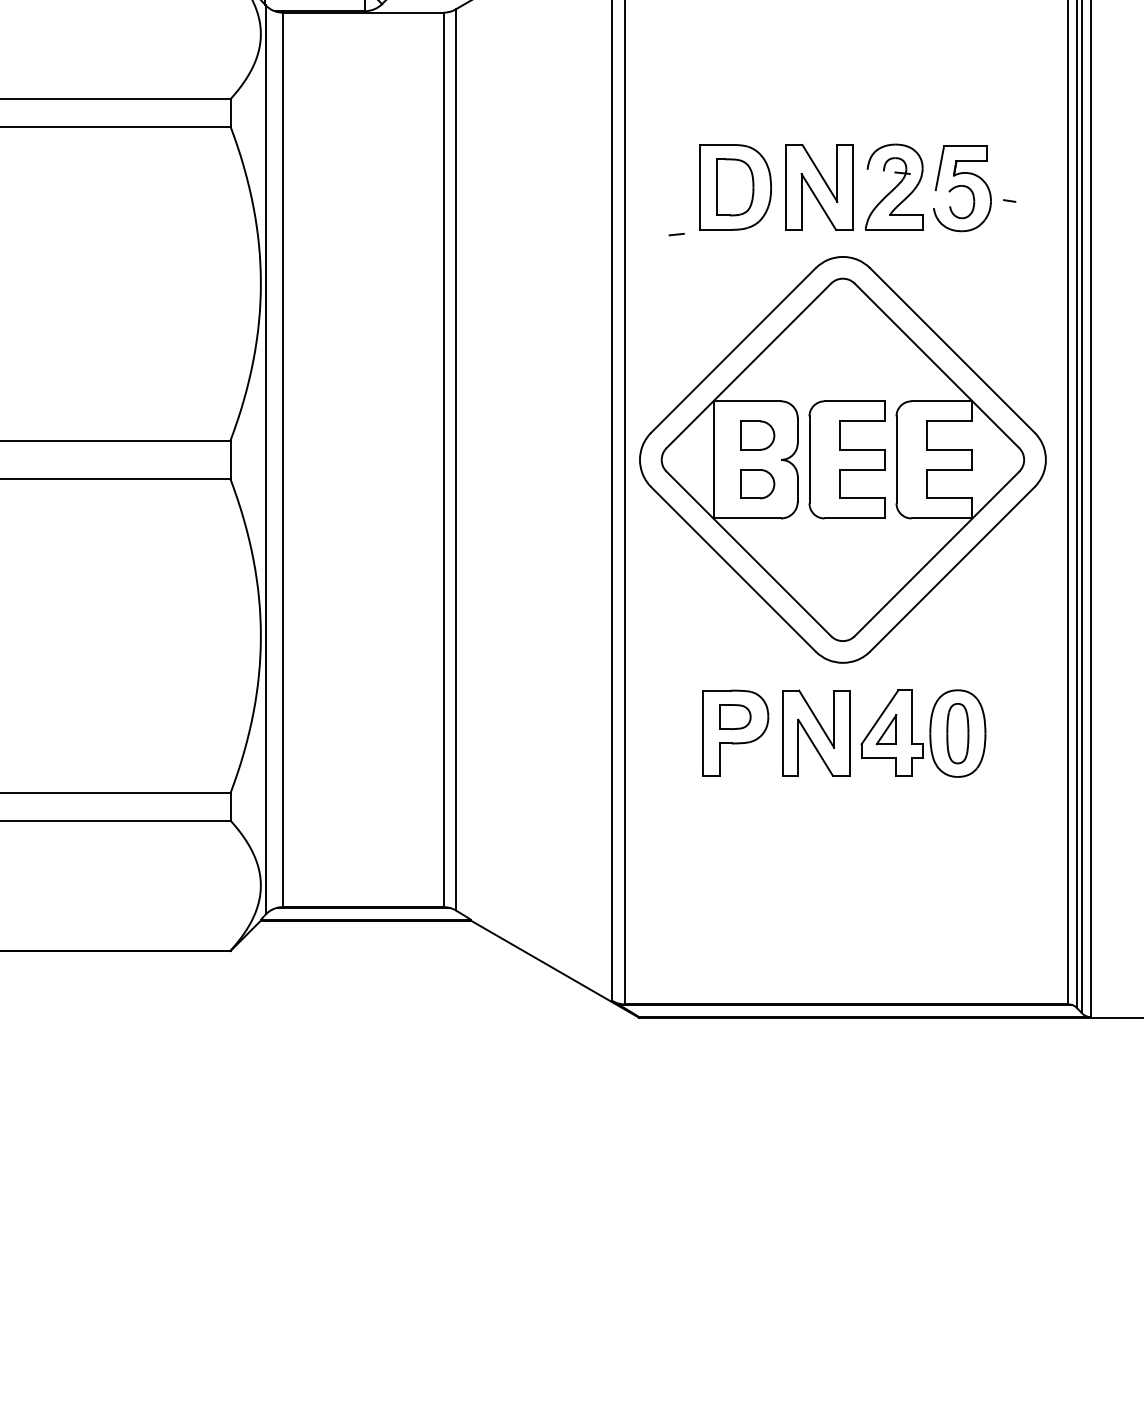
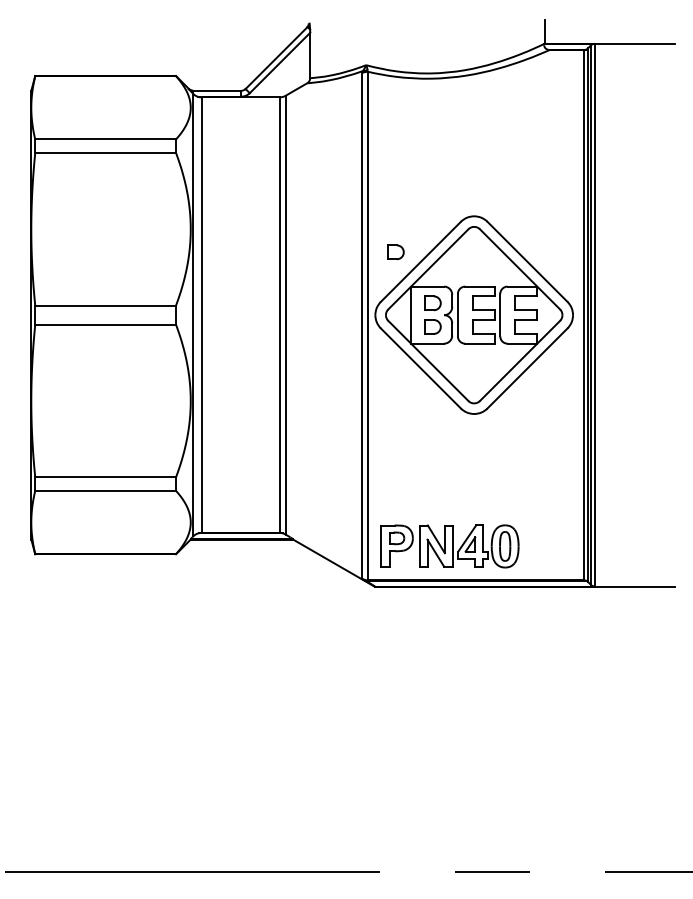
part: (841, 189) -> (473, 183), removed
part: (681, 331) -> (395, 252), added
part: (843, 733) -> (449, 546), moved

